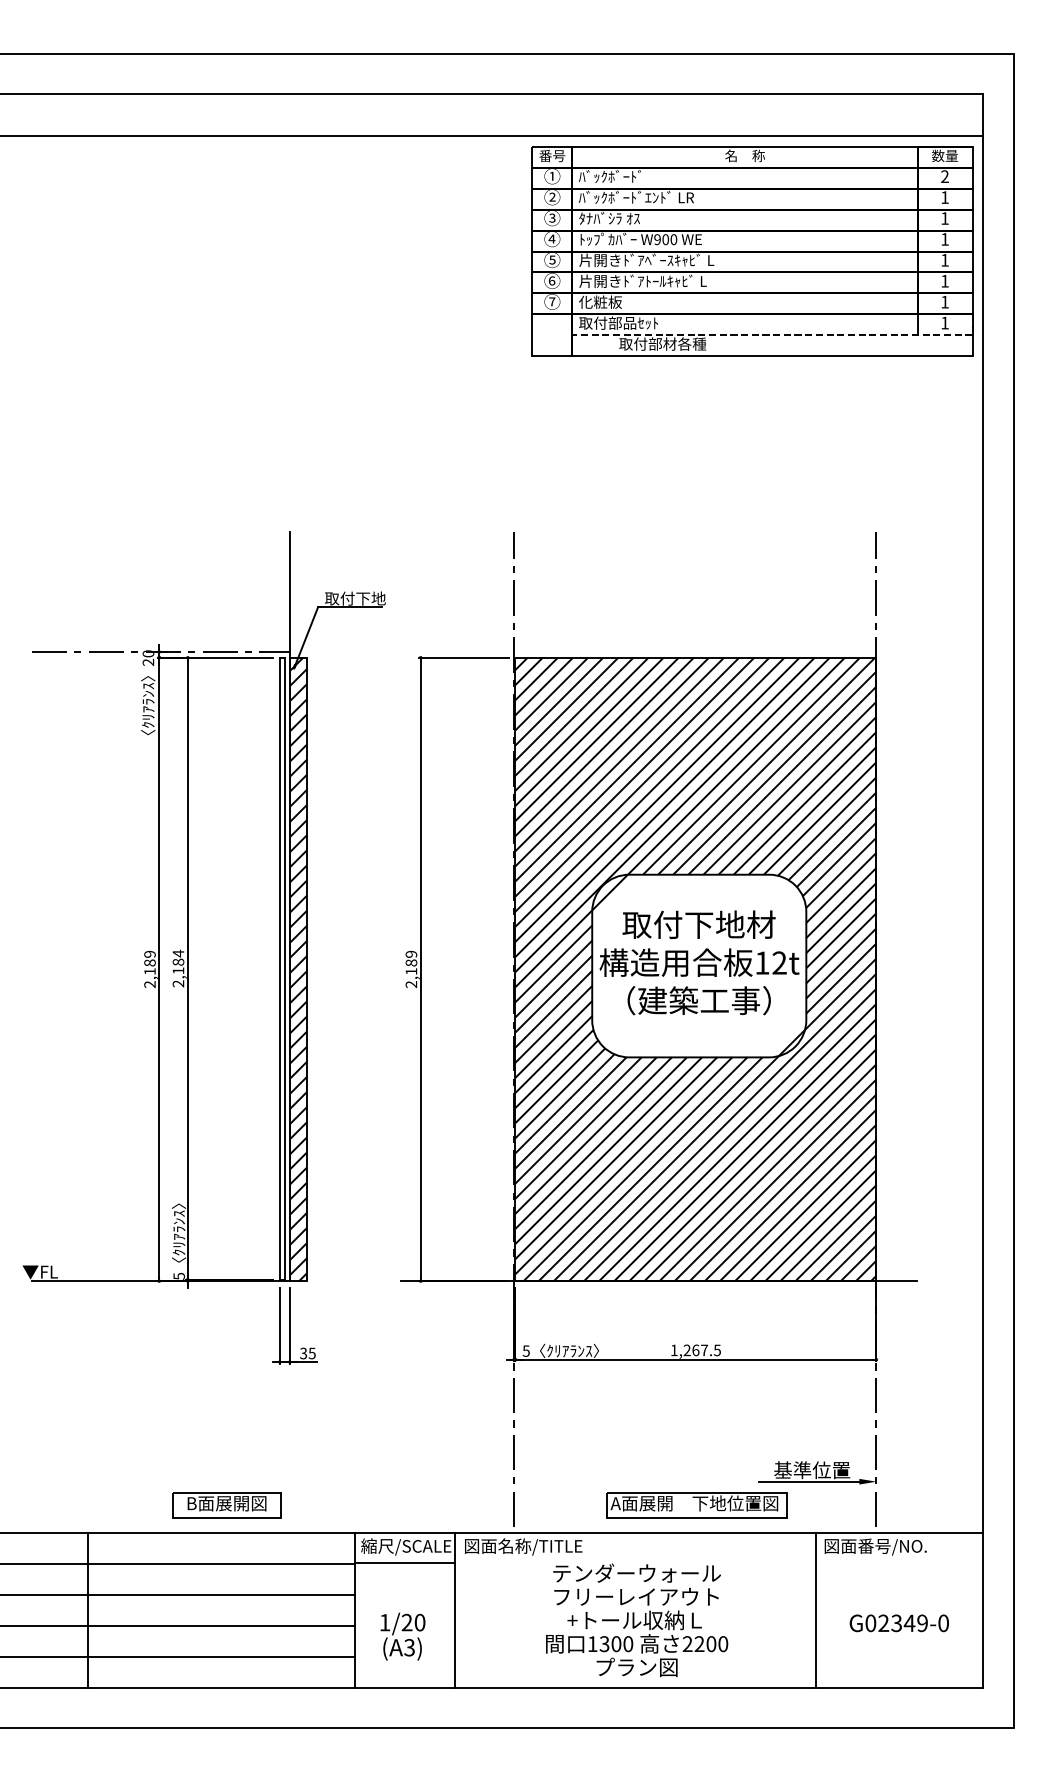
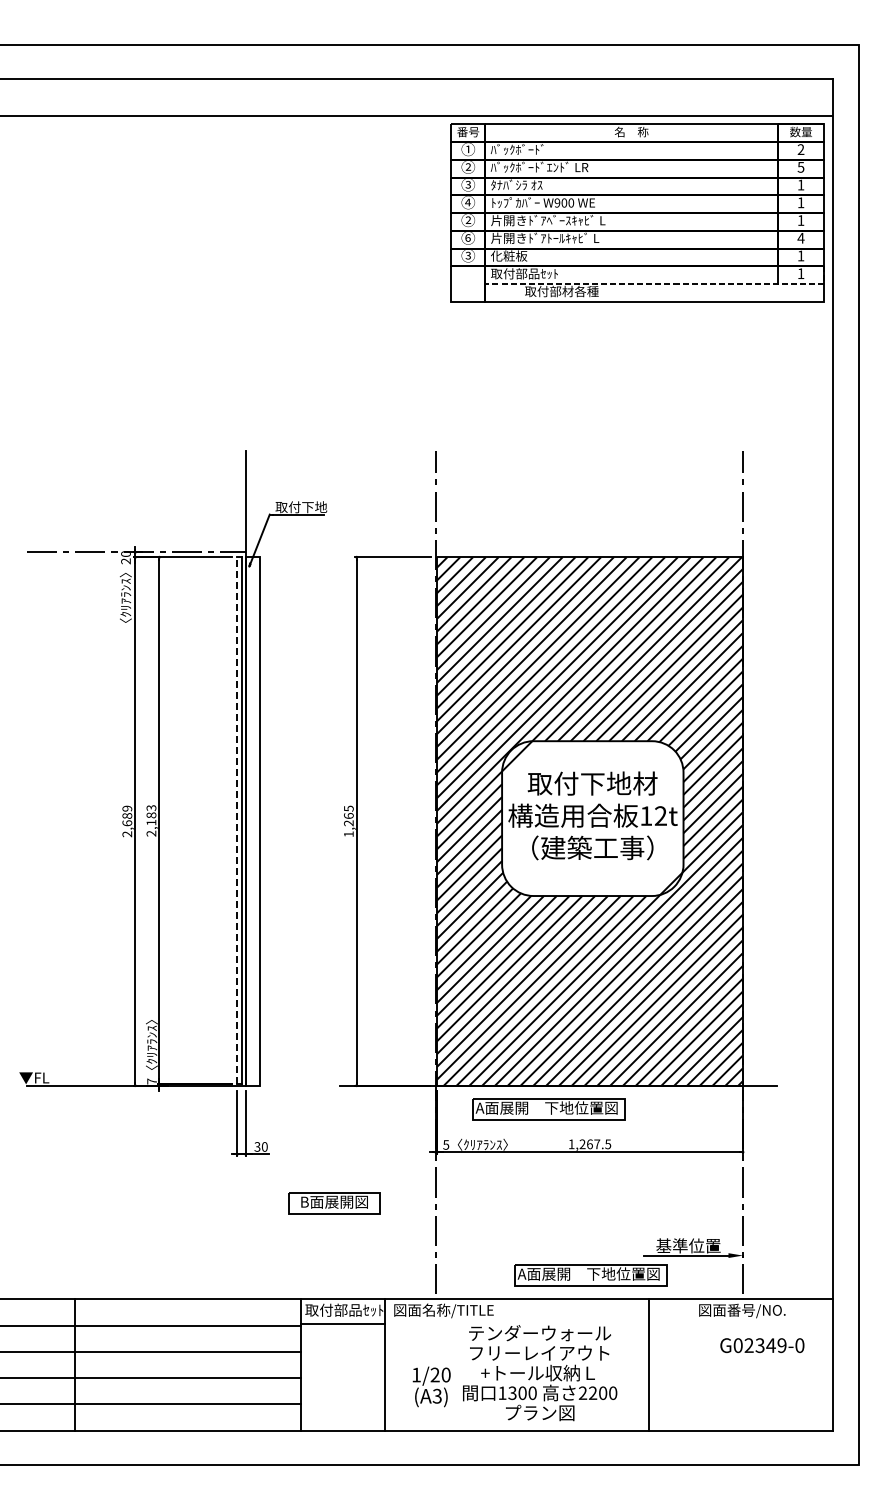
text: (944, 197) -> (800, 167), 1 -> 5
text: (552, 260) -> (468, 220), ⑤ -> ②
text: (944, 281) -> (800, 238), 1 -> 4
text: (551, 301) -> (467, 255), ⑦ -> ③
text: (178, 952) -> (151, 807), 2,184 -> 2,183
line: (280, 968) -> (237, 820), solid -> dashed
hatch: (297, 969) -> (252, 821), removed
text: (410, 969) -> (348, 821), 2,189 -> 1,265
text: (150, 971) -> (127, 823), 2,189 -> 2,689
text: (178, 1276) -> (151, 1081), 5 -> 7
part: (646, 1309) -> (548, 1109), added
text: (311, 1352) -> (264, 1146), 35 -> 30
part: (226, 1505) -> (334, 1203), moved
text: (406, 1546) -> (344, 1310), 縮尺/SCALE -> 取付部品ｾｯﾄ
line: (815, 1610) -> (649, 1364), moved
text: (899, 1623) -> (762, 1345), moved
text: (402, 1636) -> (431, 1386), moved

